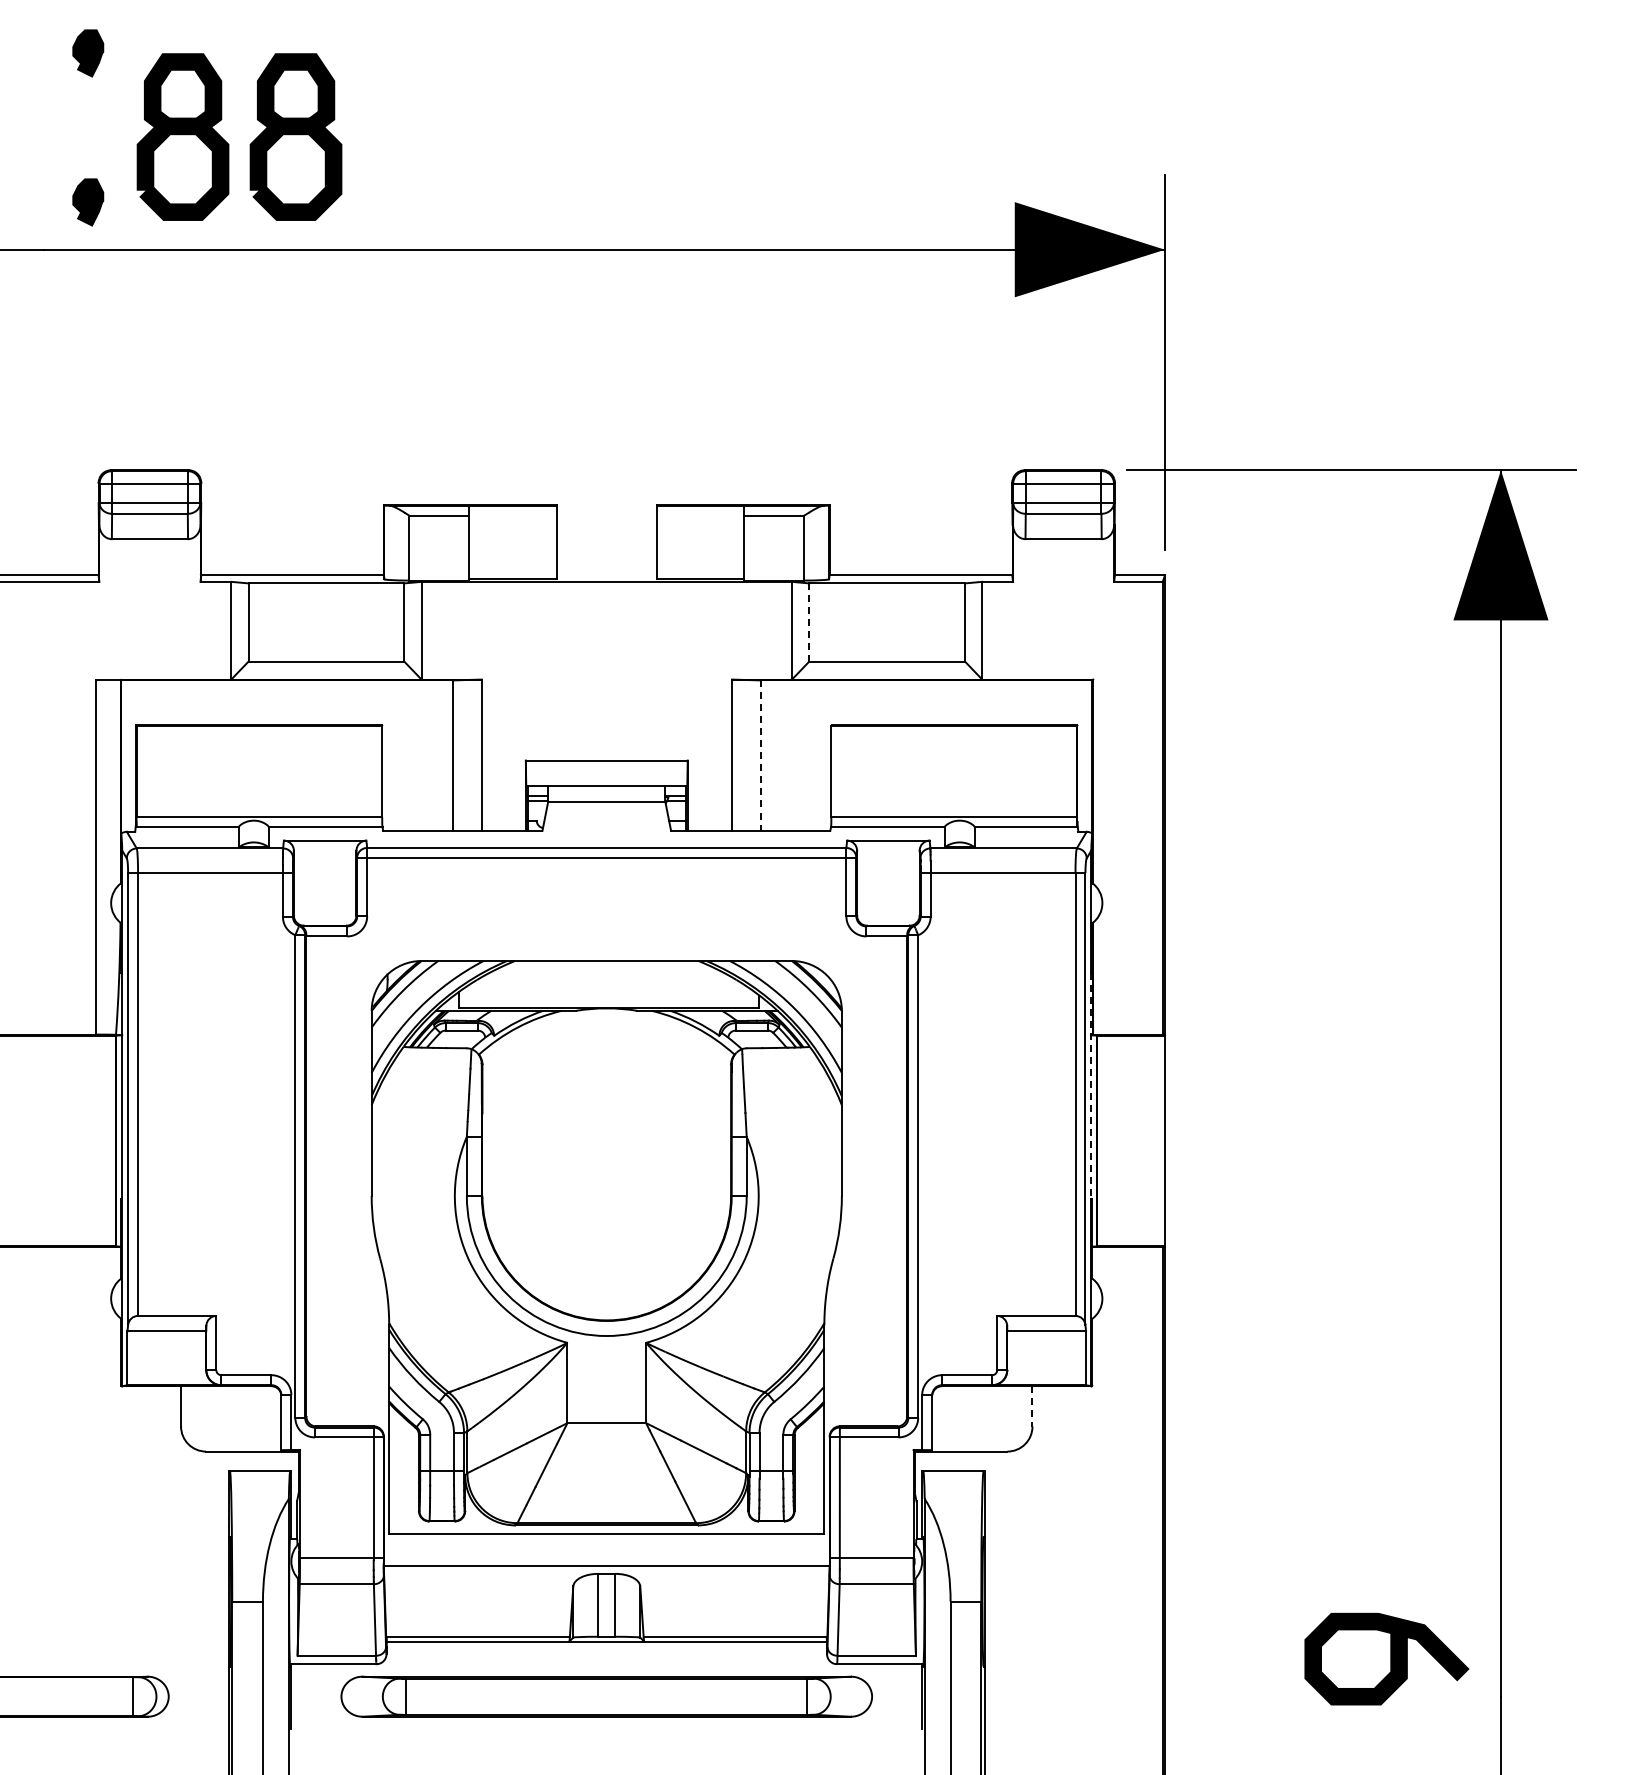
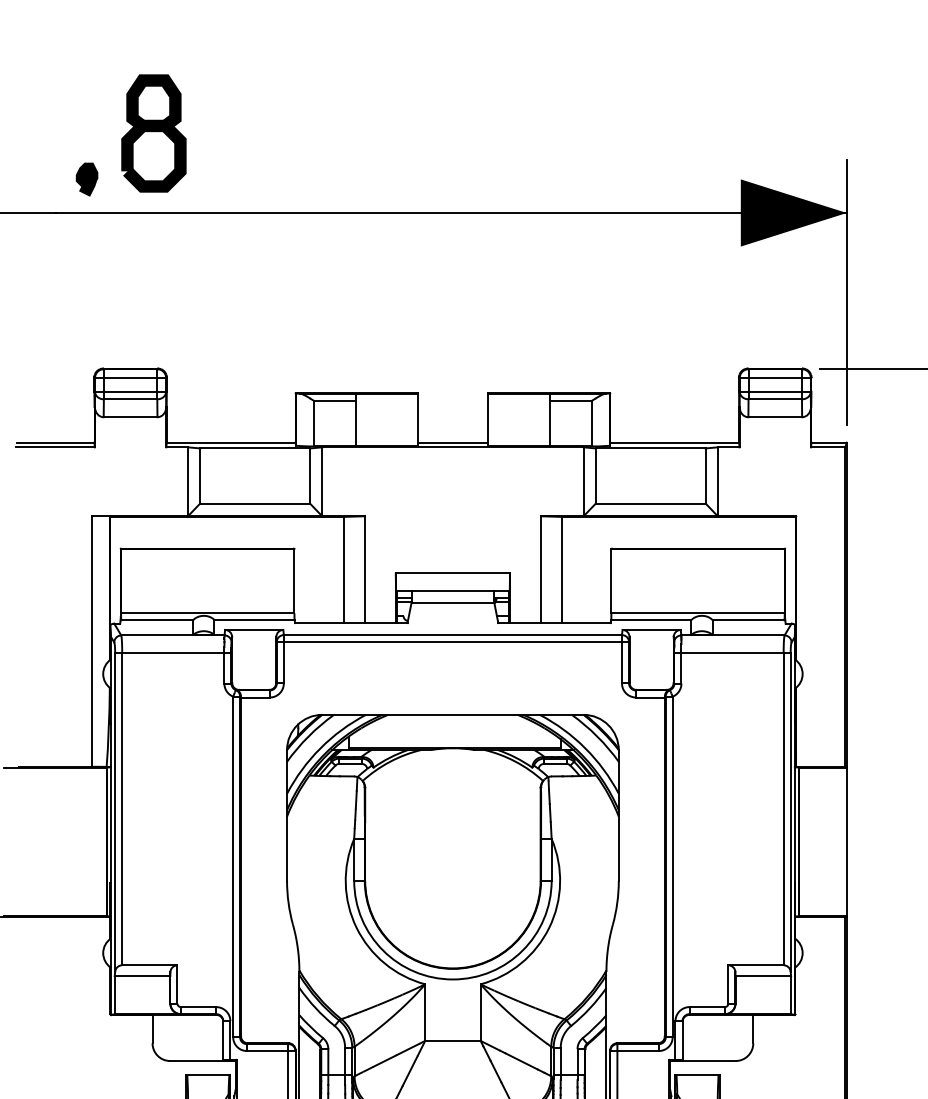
part: (88, 53) -> (87, 74), removed
part: (295, 136) -> (233, 133), removed
line: (606, 575) -> (452, 442), added
line: (809, 622) -> (595, 476), dashed -> solid
line: (760, 756) -> (561, 570), dashed -> solid
line: (1091, 1085) -> (794, 802), dashed -> solid
line: (1032, 1407) -> (753, 1029), dashed -> solid

